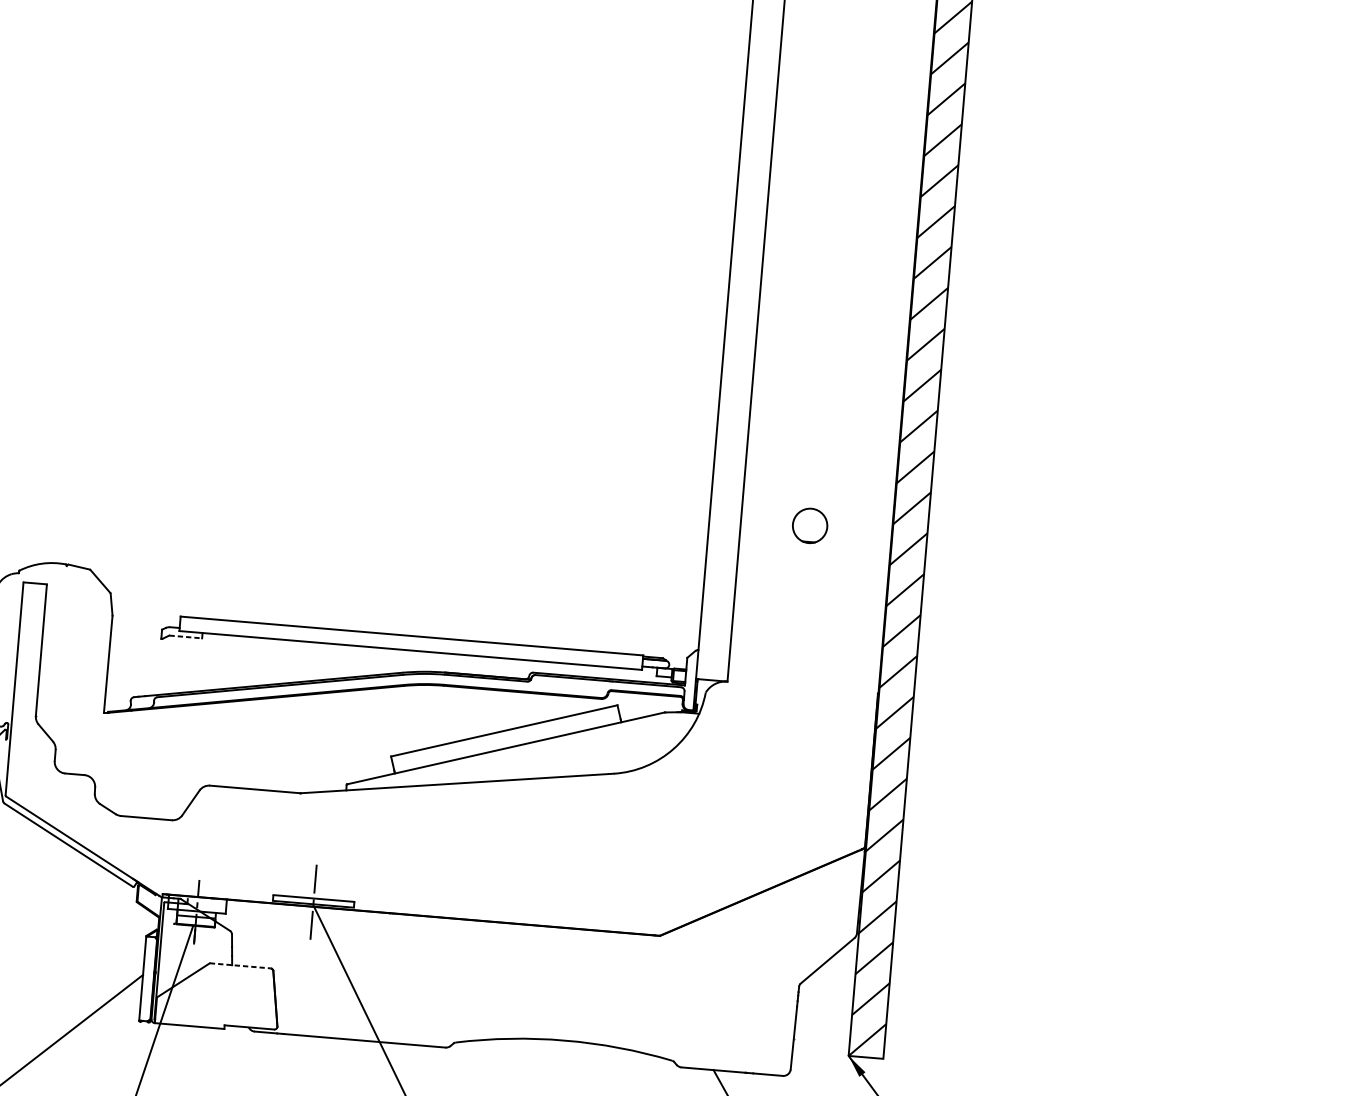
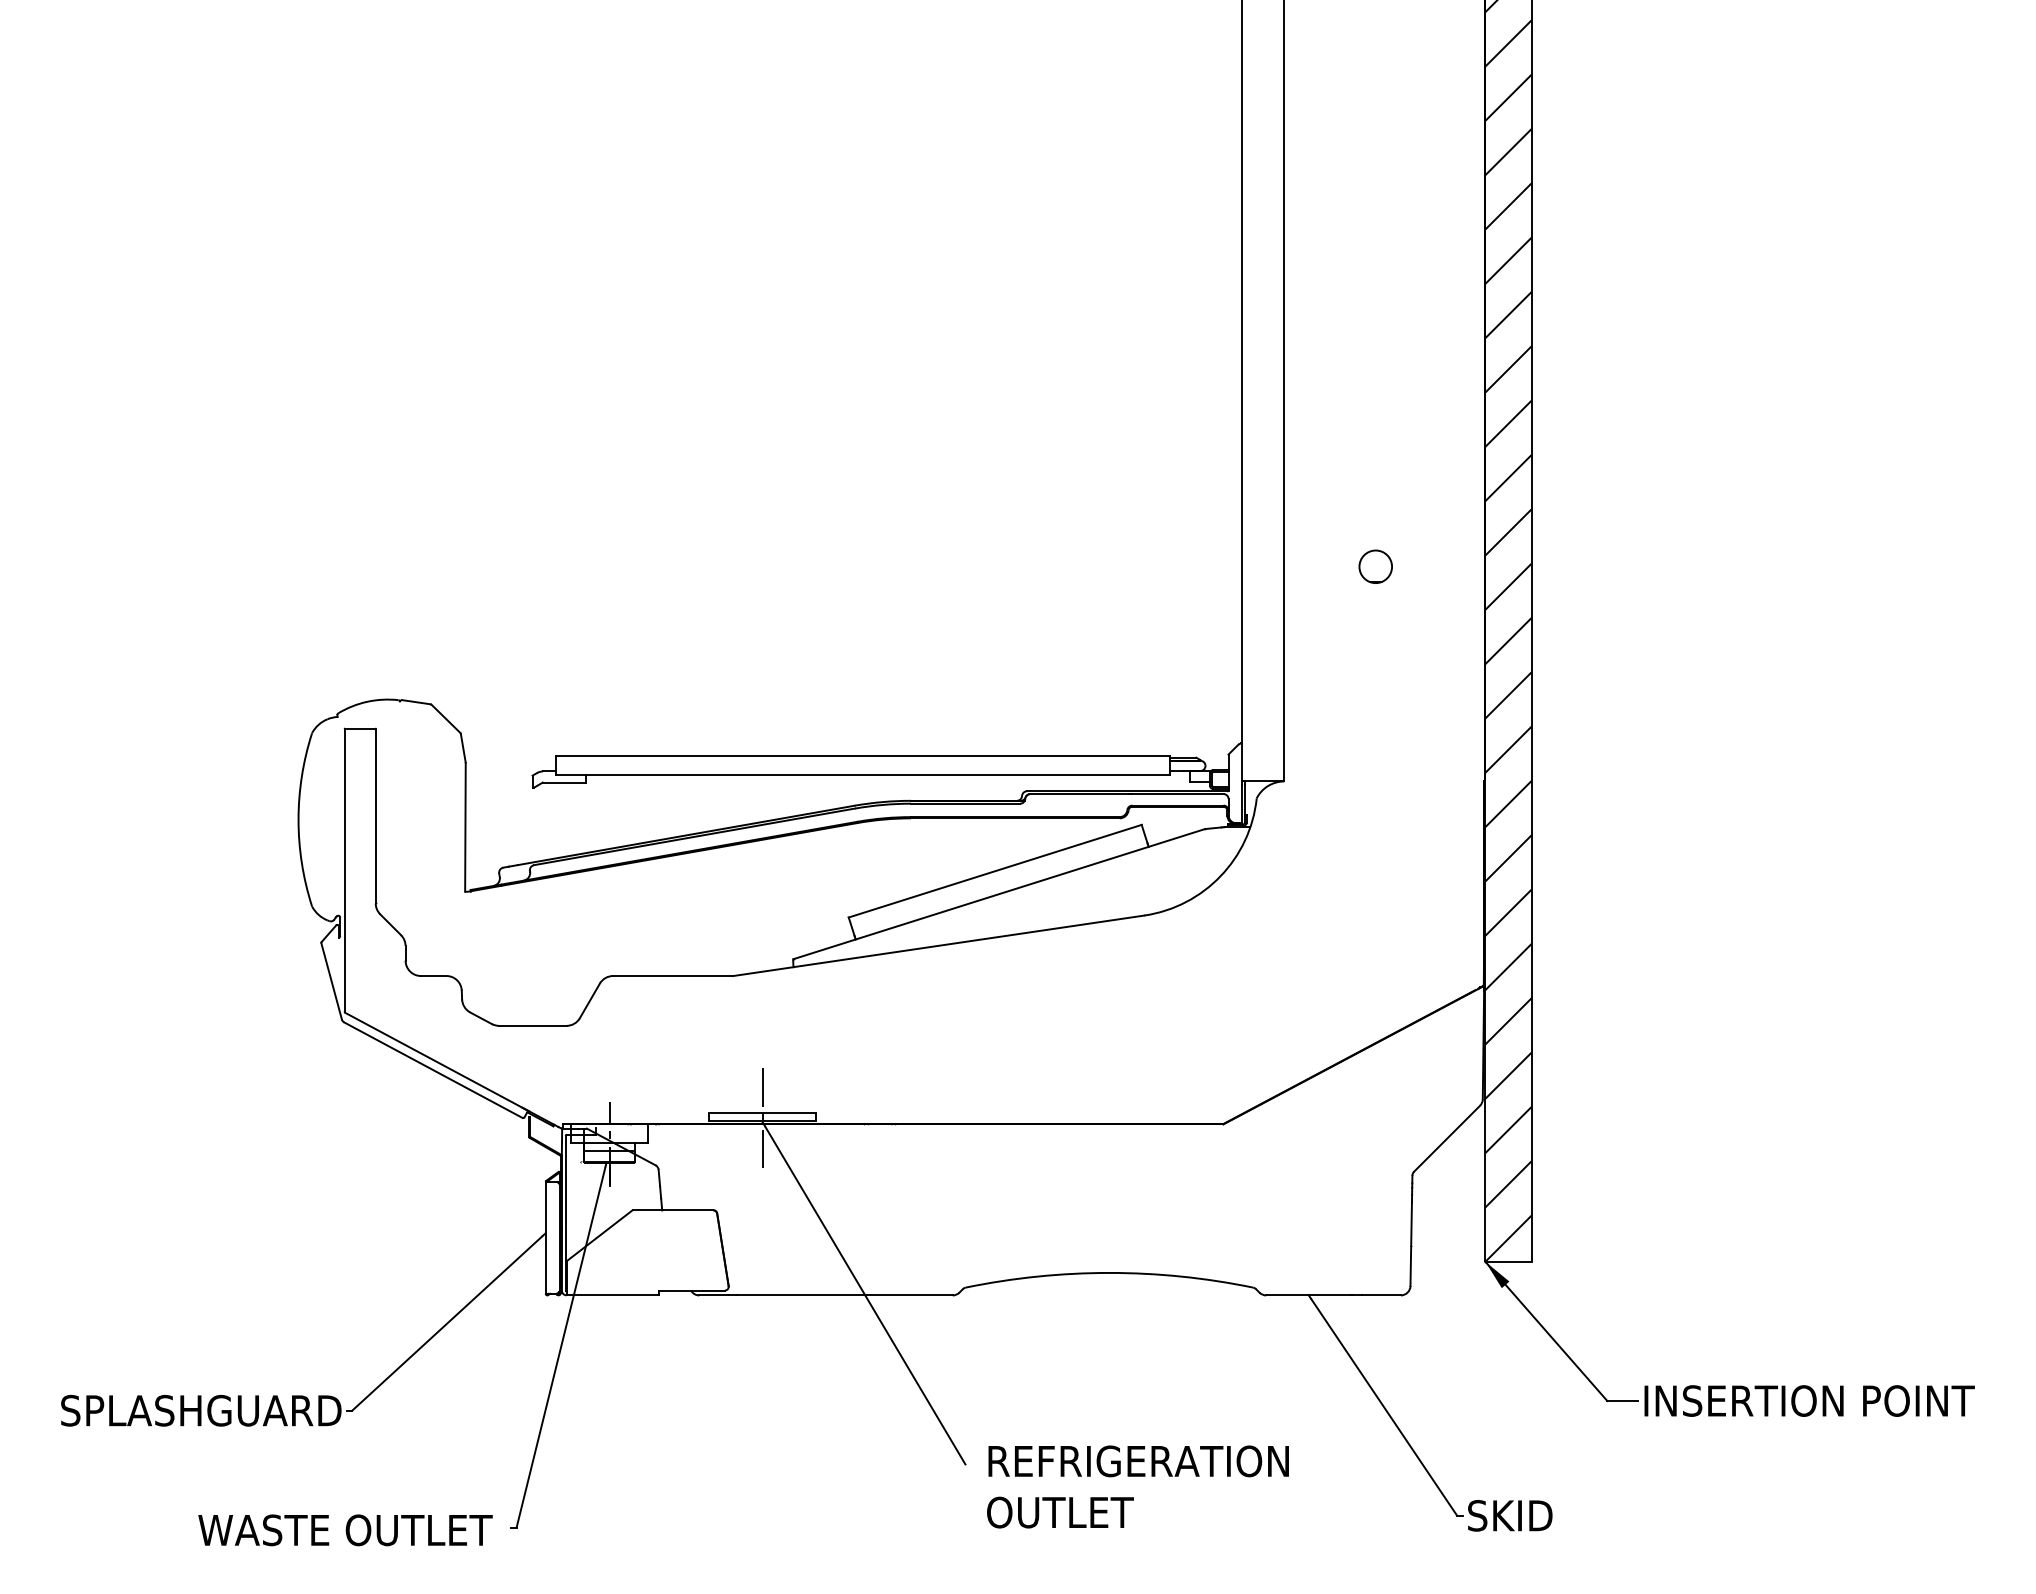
circle: (809, 525) -> (1375, 566), size x0.71
line: (185, 636) -> (564, 782), dashed -> solid
line: (240, 966) -> (673, 1210), dashed -> solid

